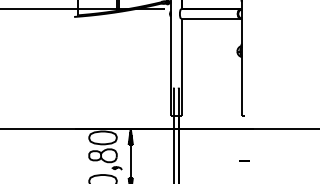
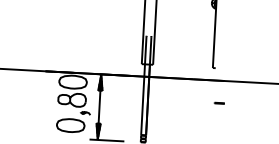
part: (244, 160) -> (219, 102), moved

